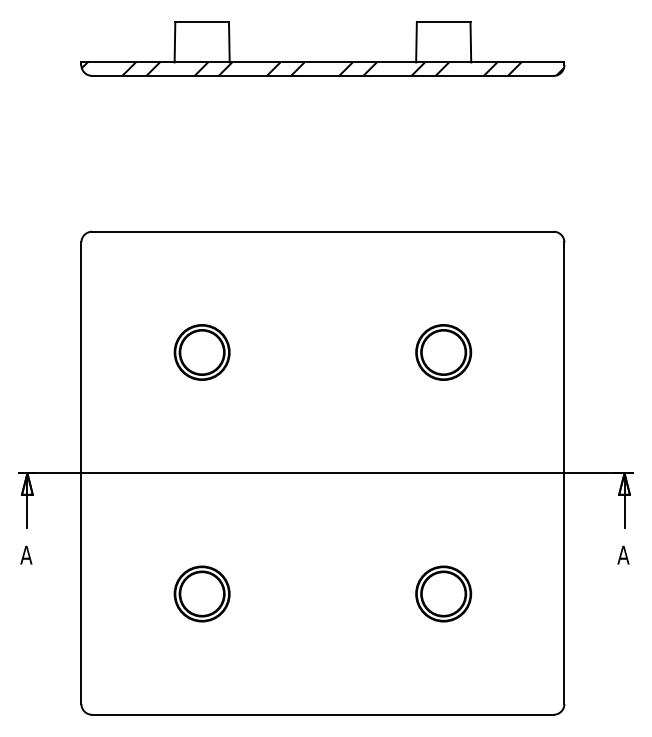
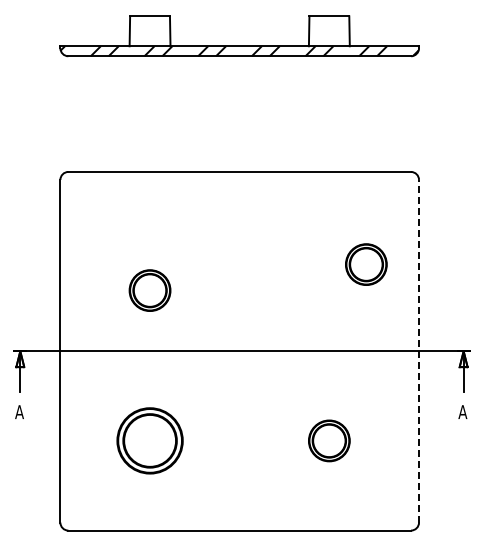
part: (201, 352) -> (149, 290), moved
part: (443, 352) -> (366, 264), moved
line: (565, 472) -> (419, 350), solid -> dashed
part: (201, 593) -> (149, 440), size x1.6

